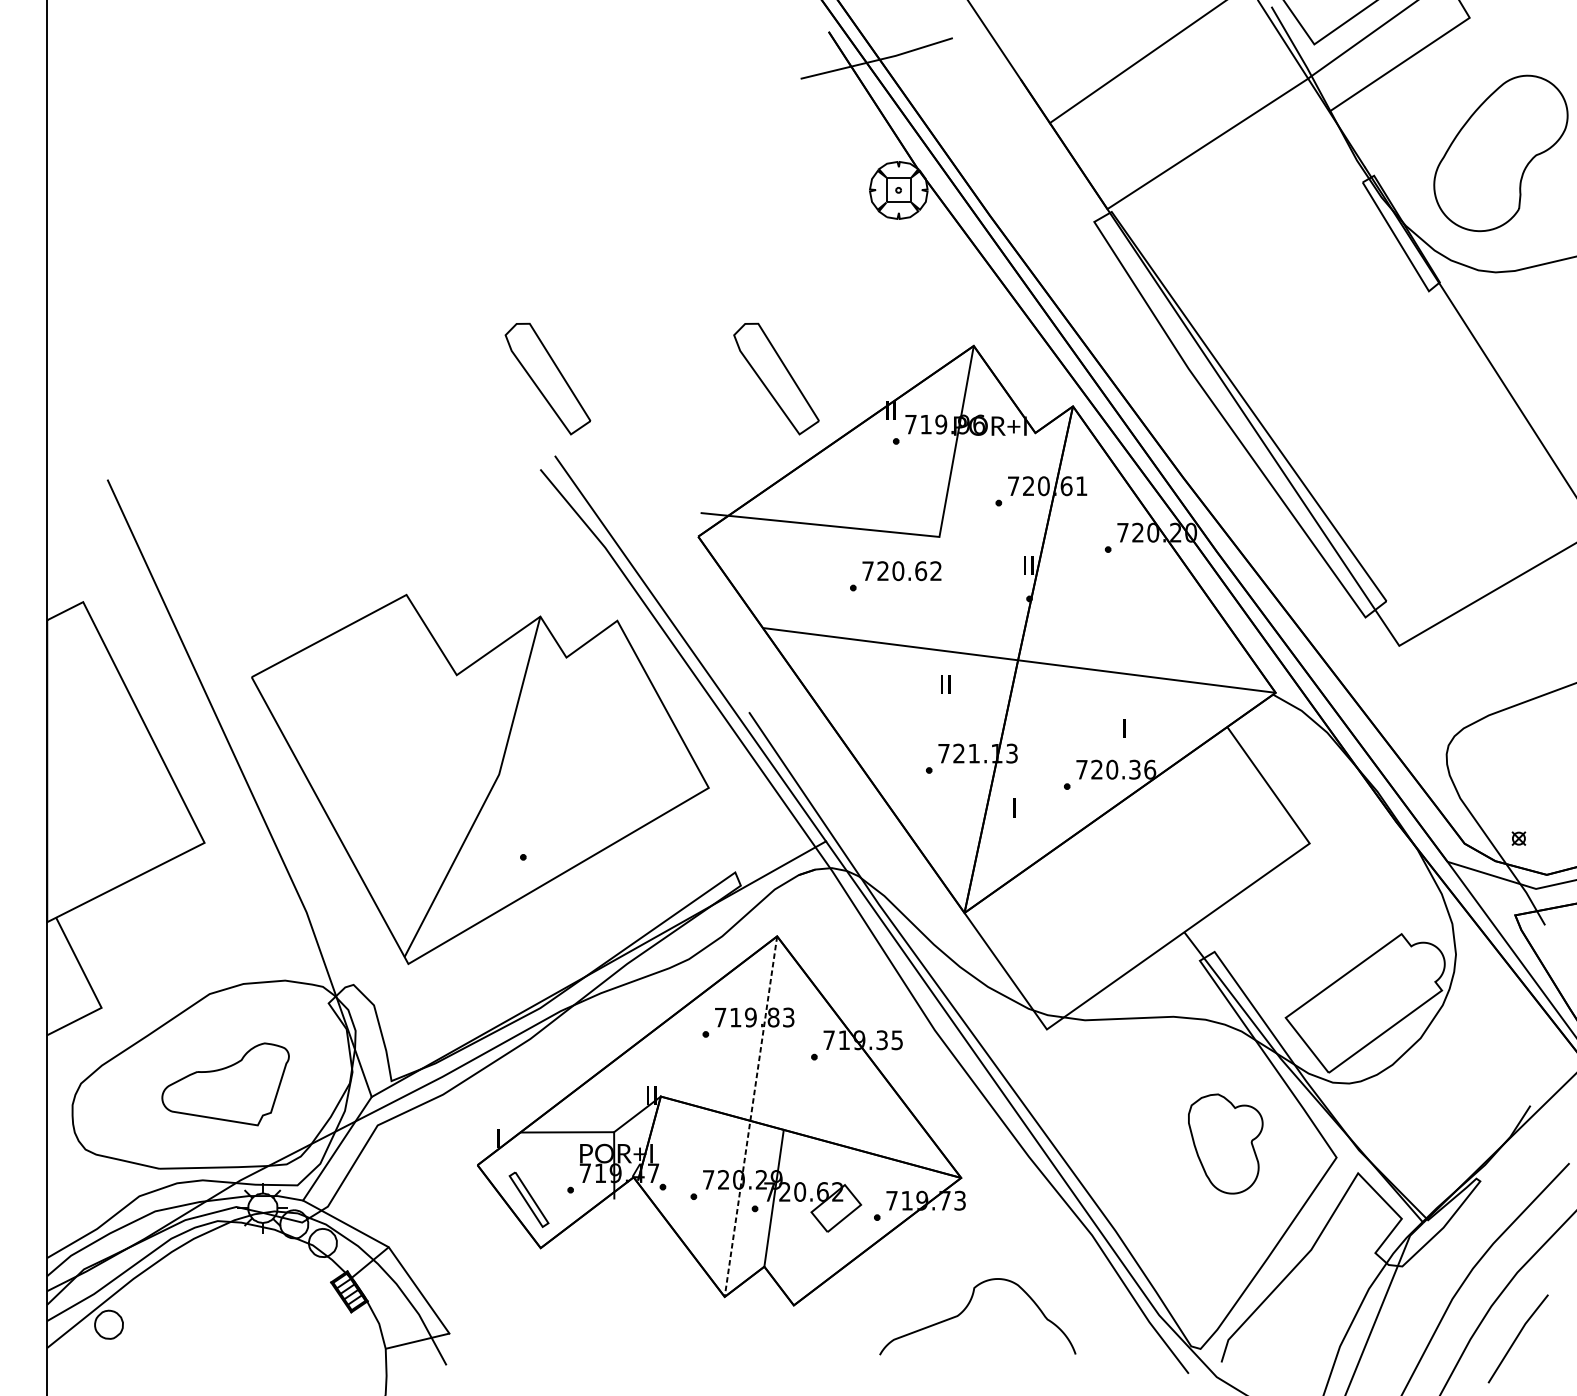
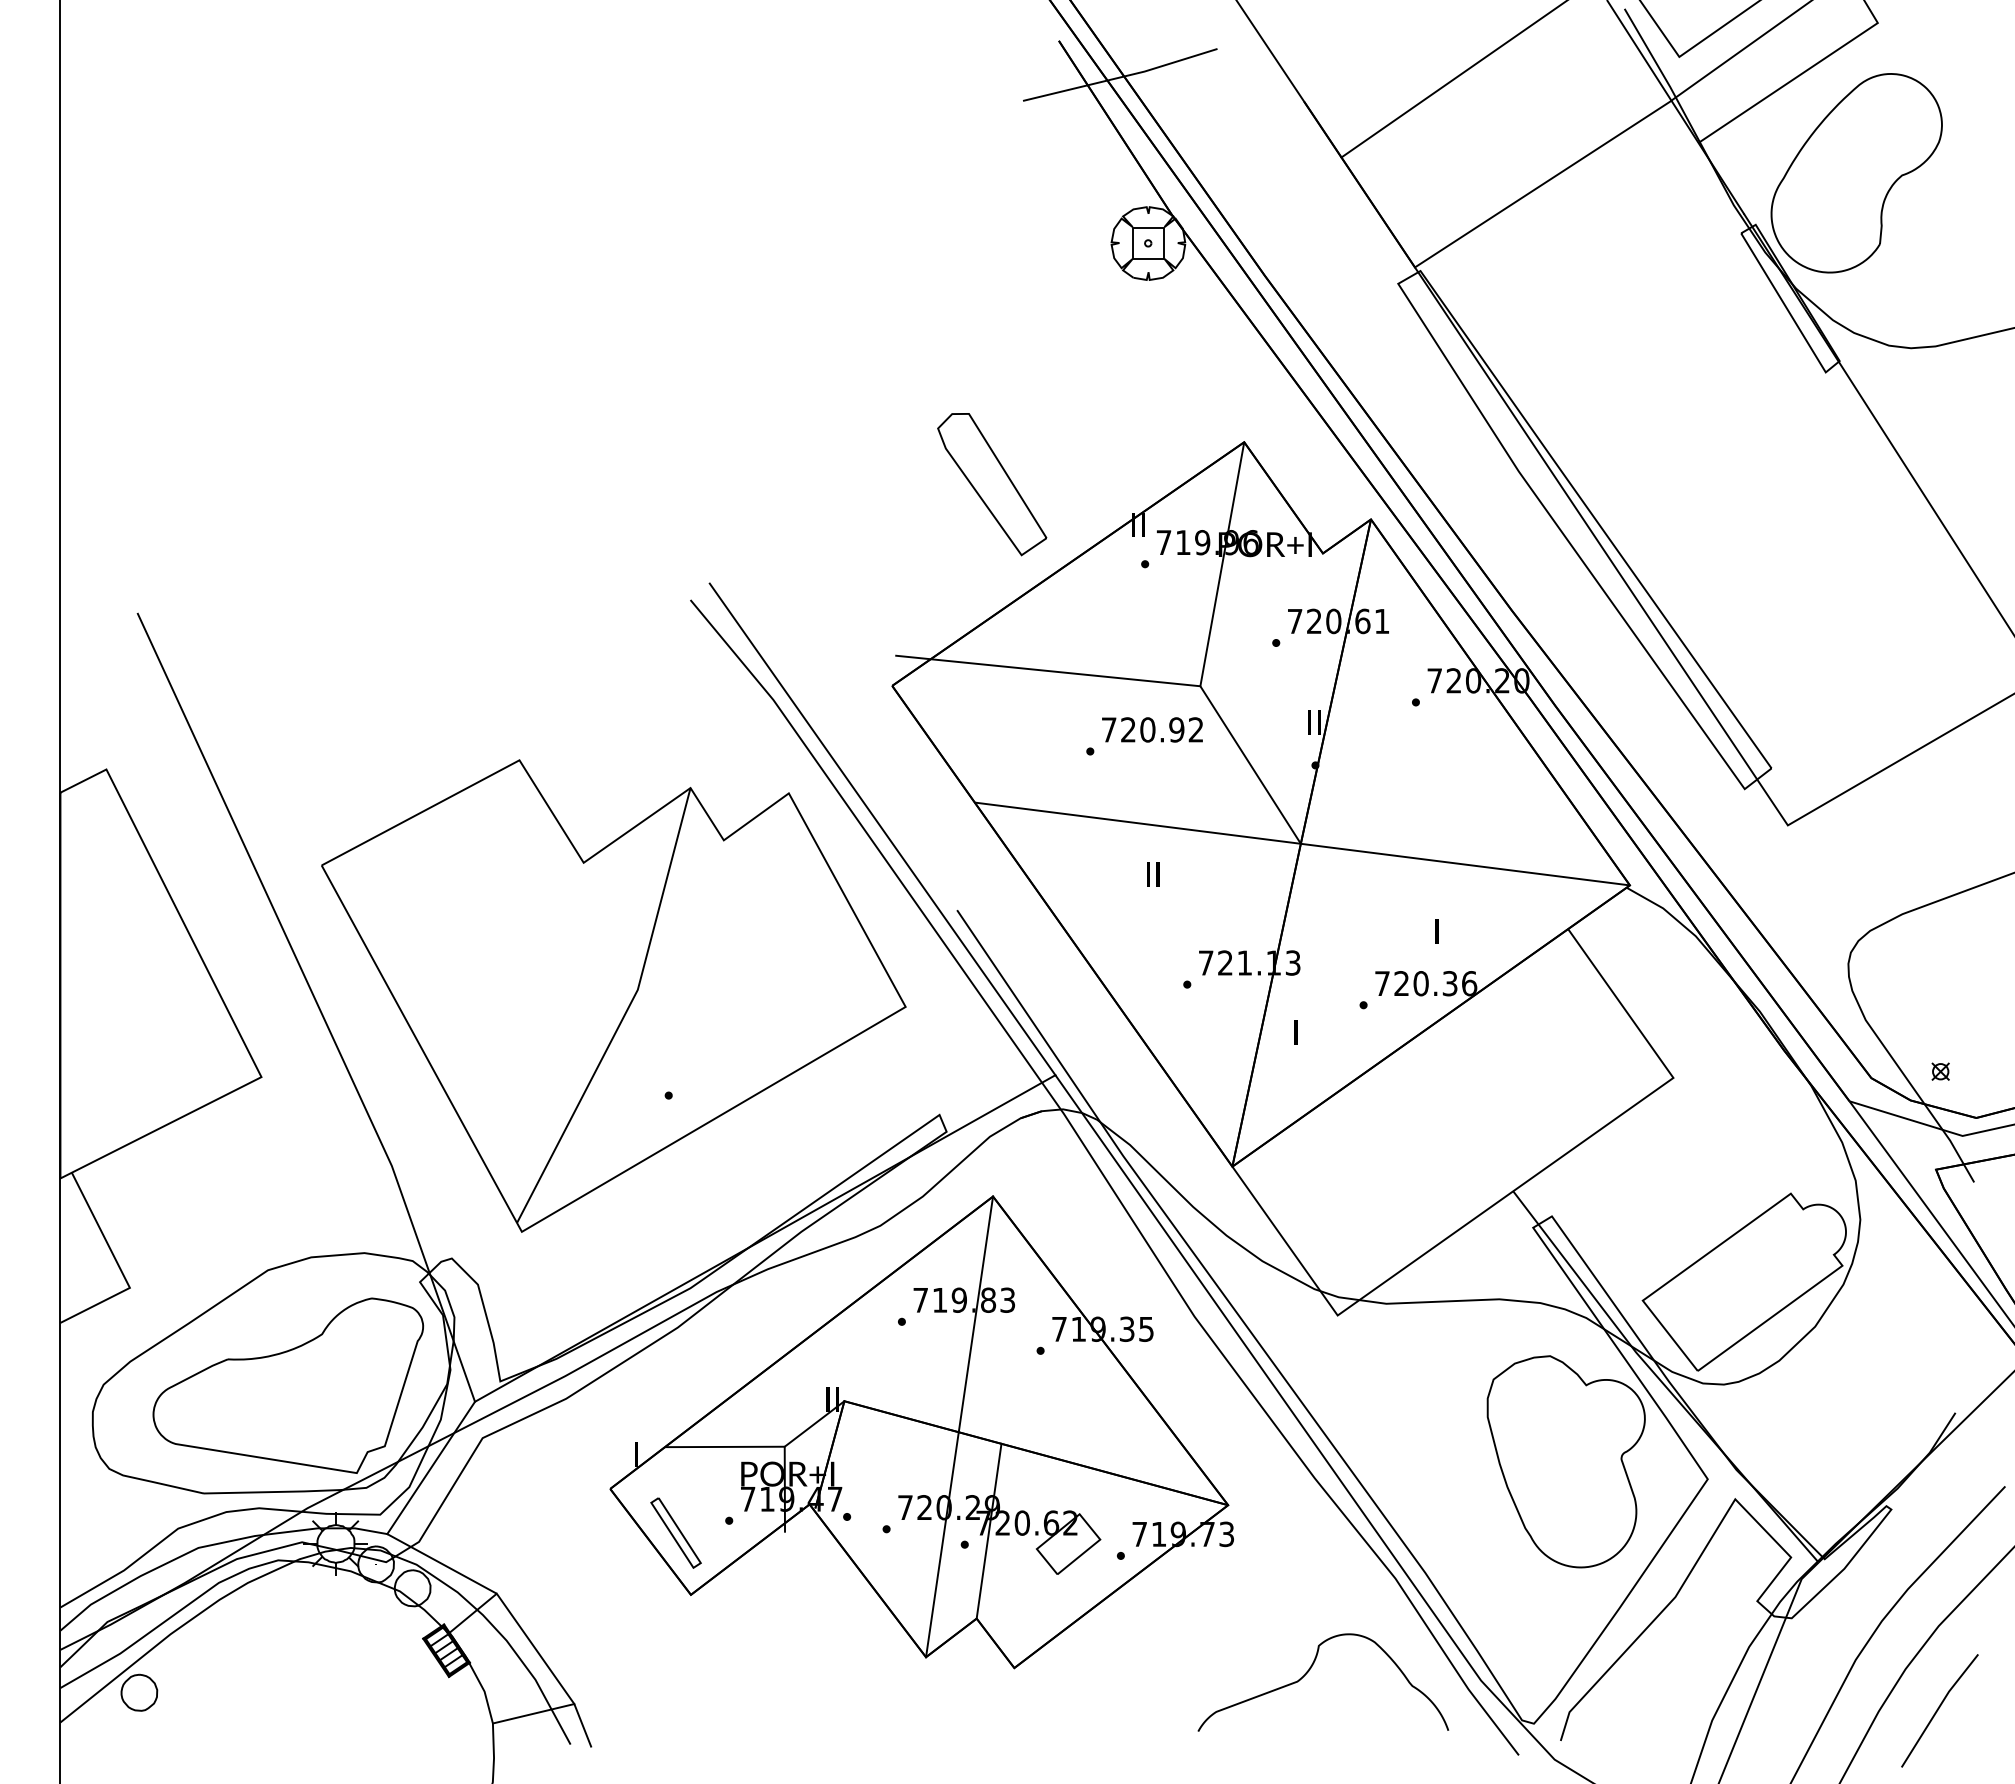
part: (1500, 153) -> (1856, 173), moved
part: (548, 379) -> (700, 484), removed
text: (920, 570) -> (1176, 729), 720.62 -> 720.92
line: (978, 598) -> (1250, 764), added
text: (945, 684) -> (1153, 874), moved
part: (225, 1084) -> (288, 1385), size x1.67
line: (750, 1116) -> (959, 1426), dashed -> solid
part: (1225, 1143) -> (1565, 1461), size x1.67
curve: (966, 1308) -> (1309, 1671), moved
line: (455, 1350) -> (582, 1725), added

